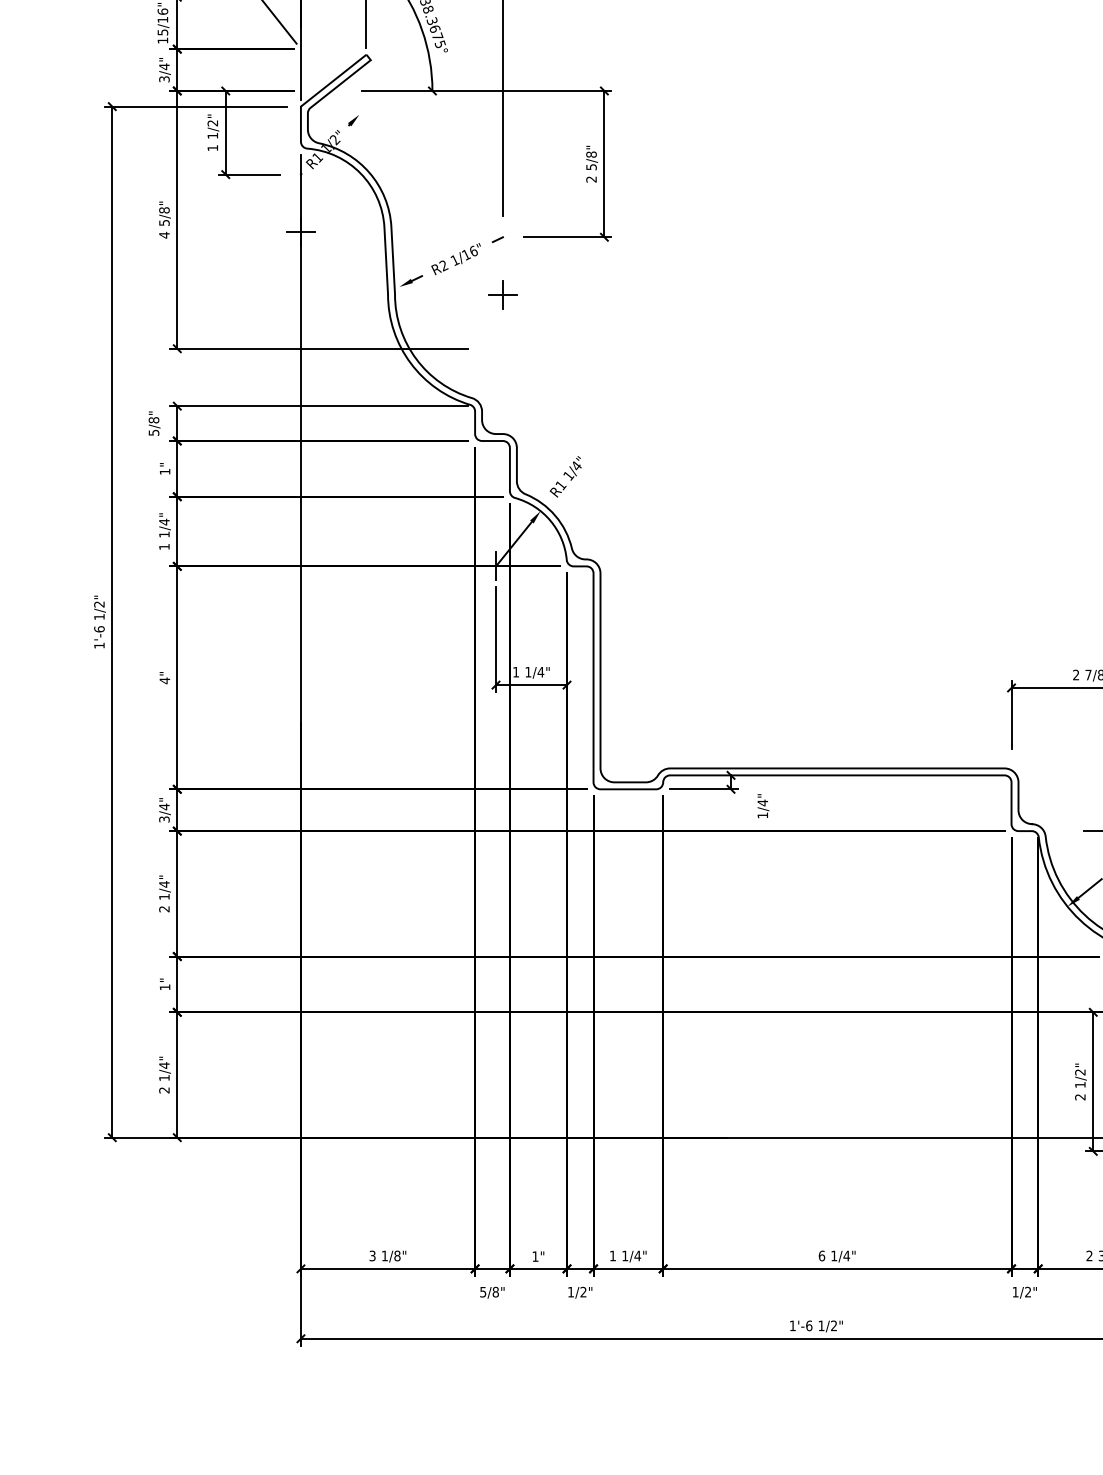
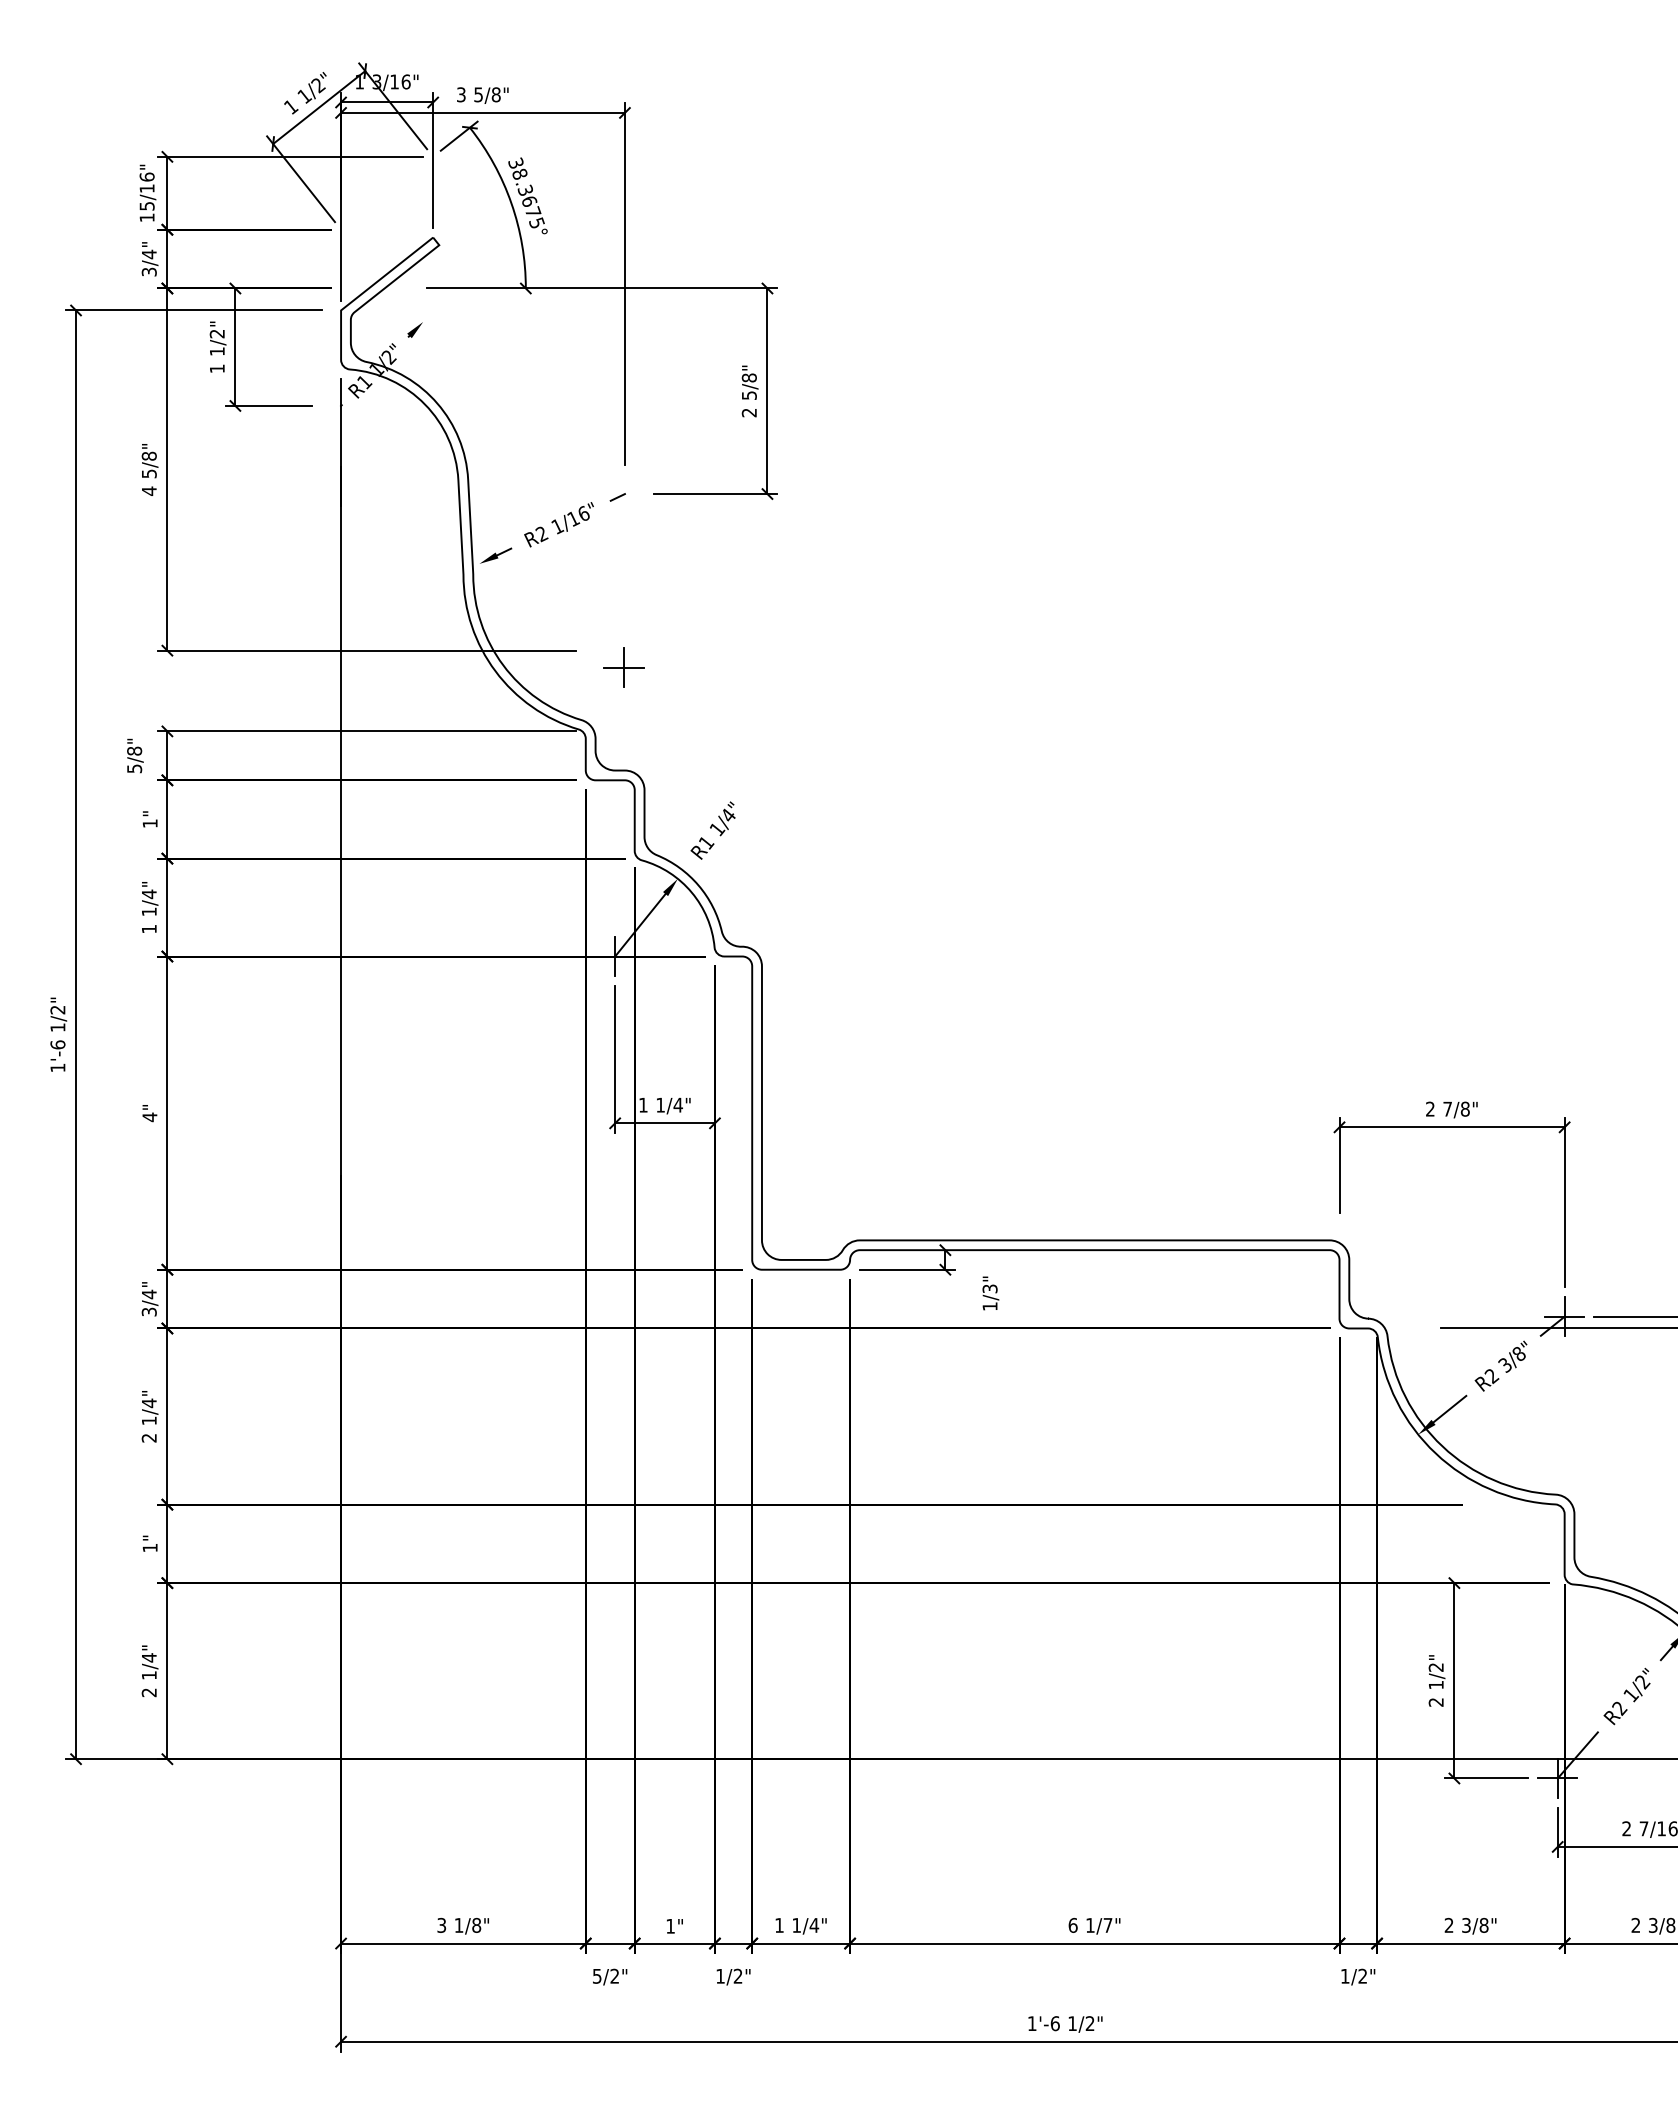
line: (300, 231) -> (340, 486), removed
part: (502, 294) -> (623, 667), moved
text: (762, 802) -> (989, 1288), 1/4" -> 1/3"
text: (846, 1256) -> (1107, 1925), 1/4" -> 1/7"
text: (495, 1291) -> (614, 1975), 5/8" -> 5/2"

